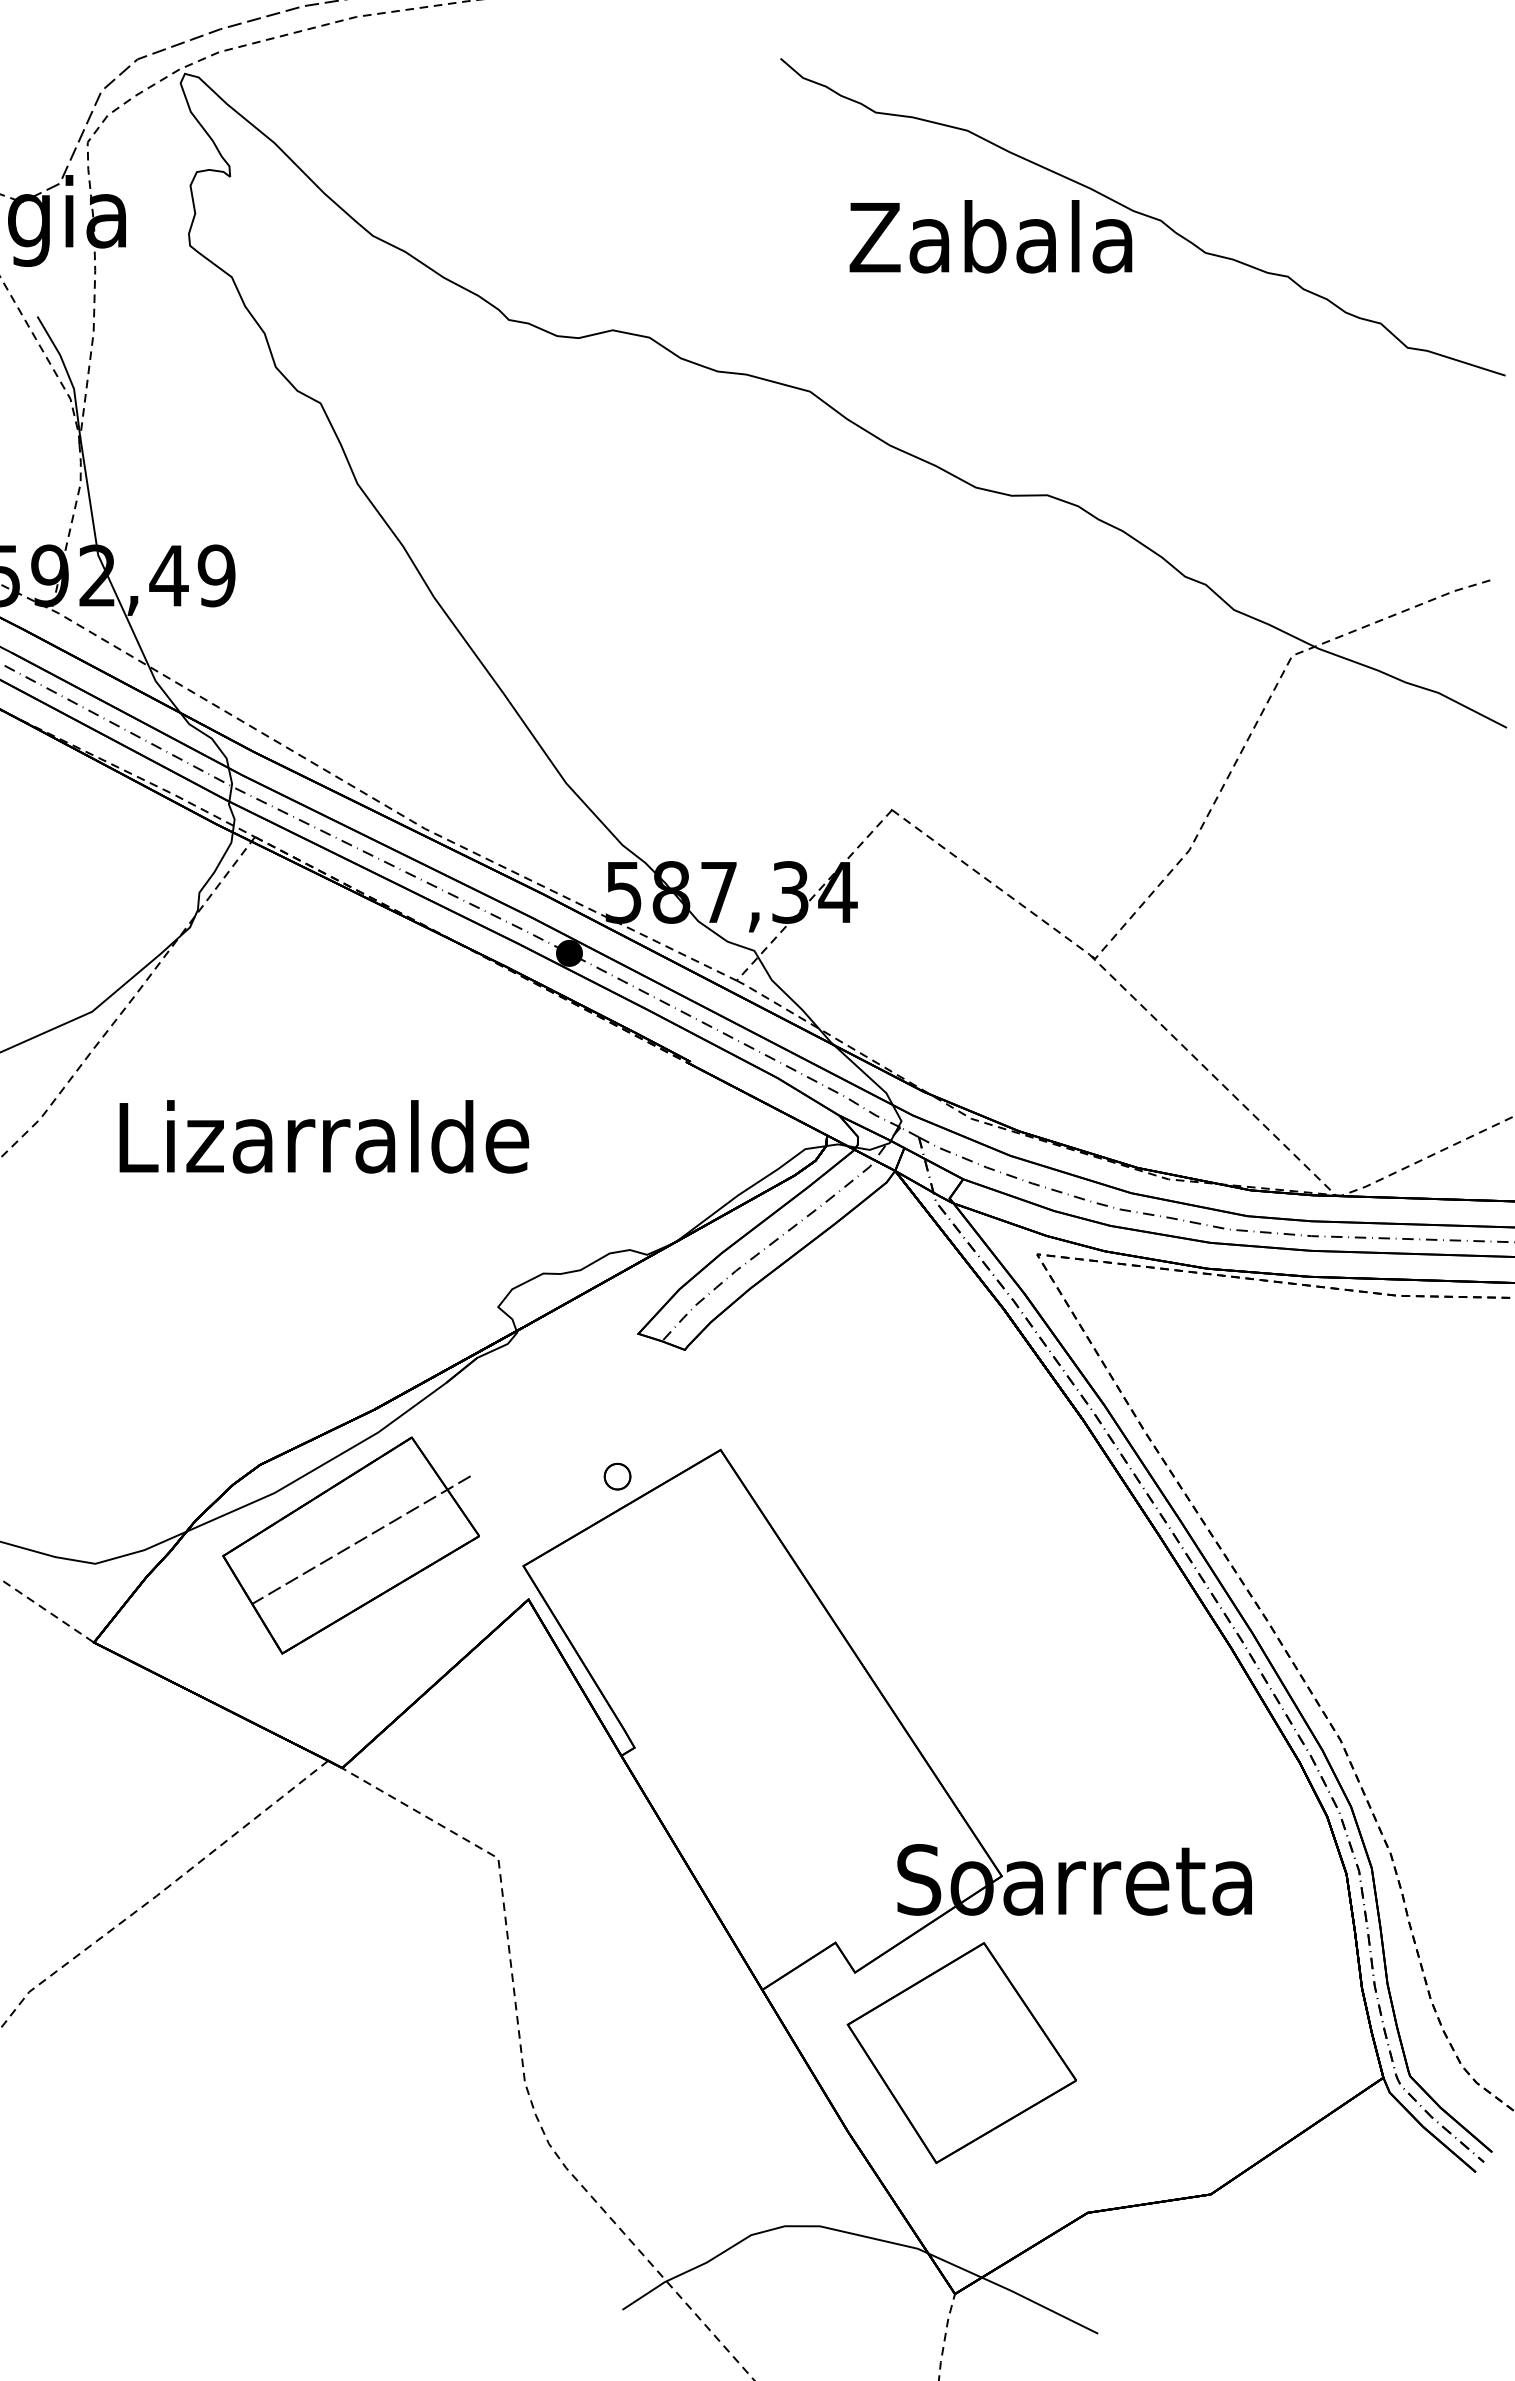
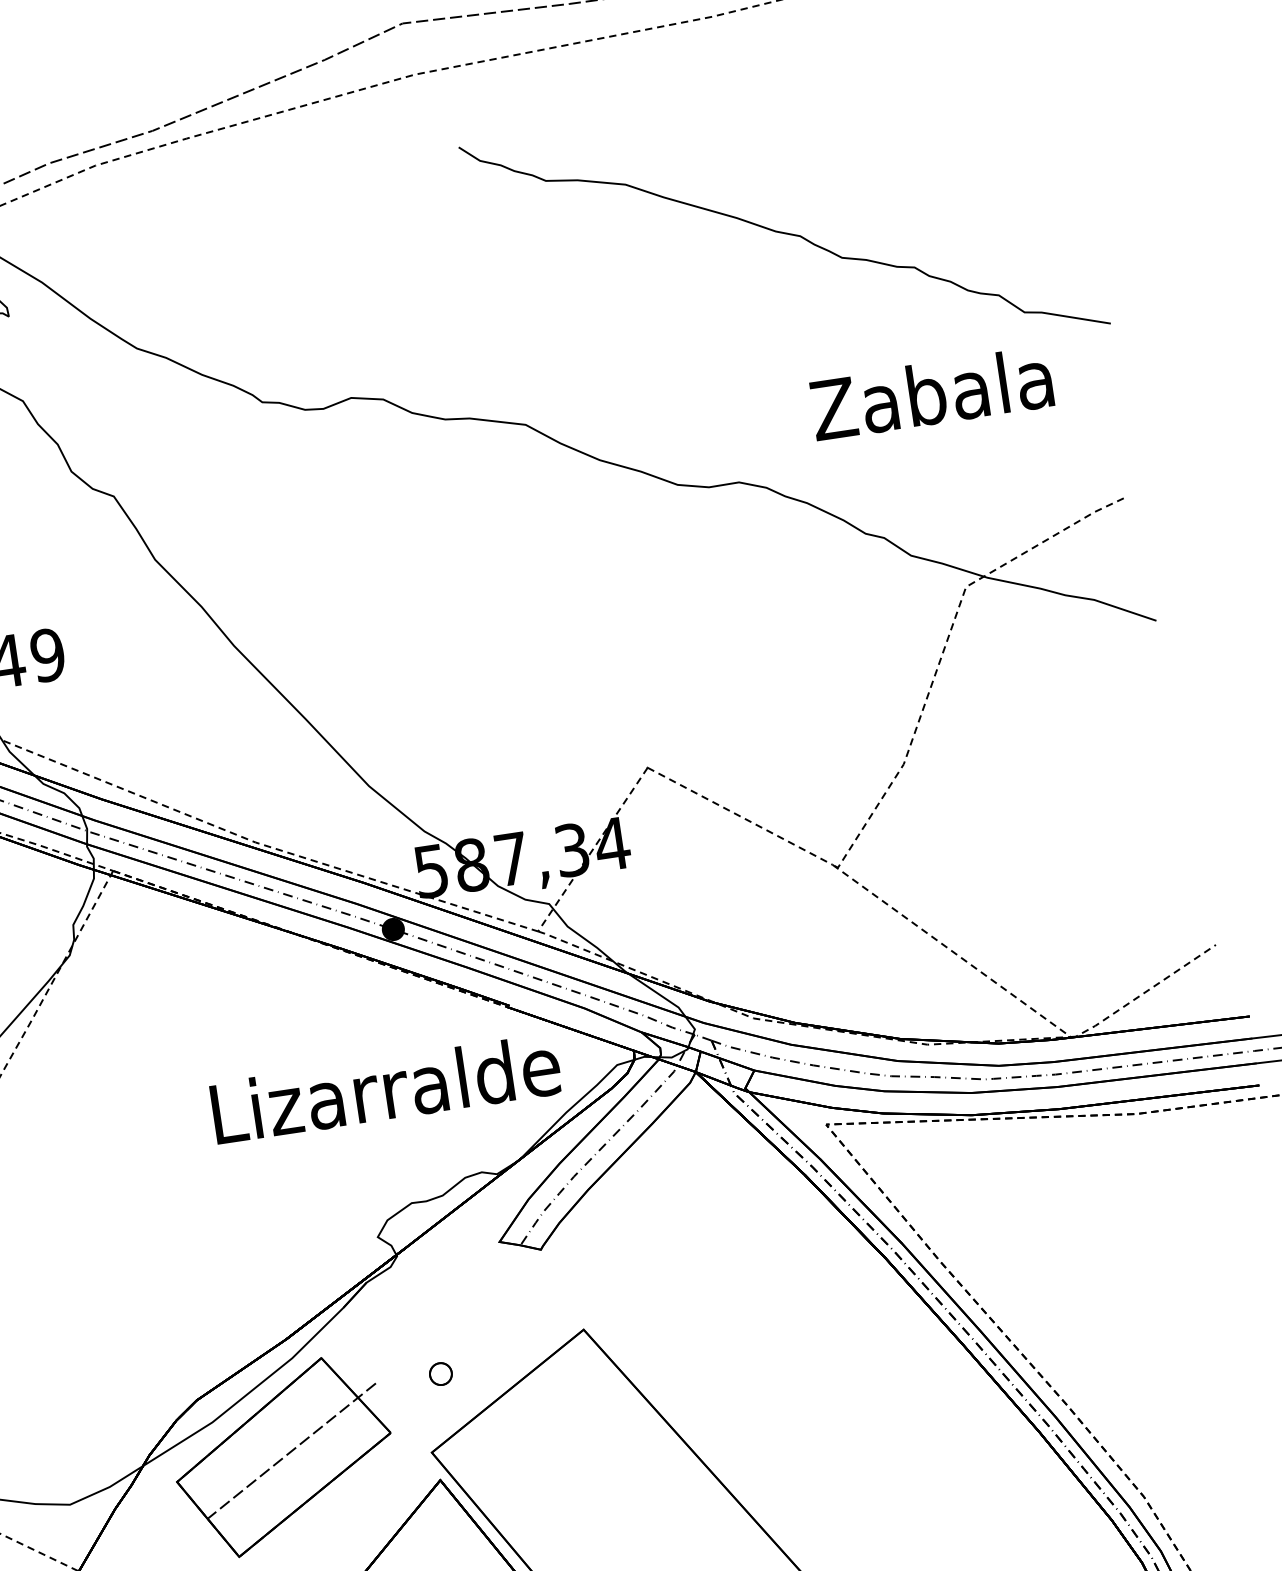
text: (990, 236) -> (931, 393), moved
text: (324, 1136) -> (386, 1088), moved
part: (617, 1476) -> (440, 1373), moved

